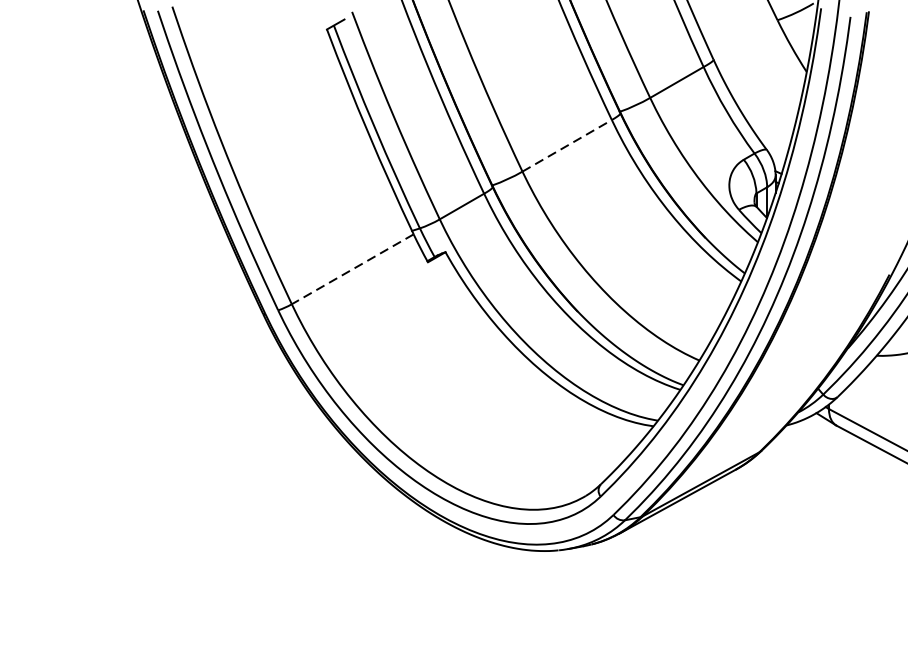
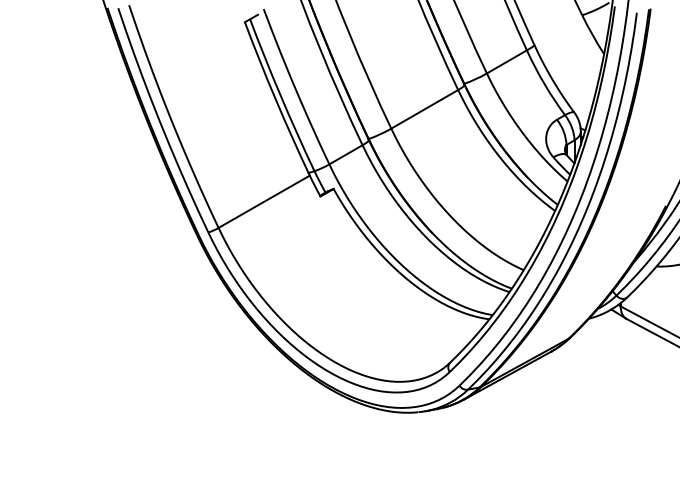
line: (566, 146) -> (424, 109), dashed -> solid
line: (353, 268) -> (264, 201), dashed -> solid

